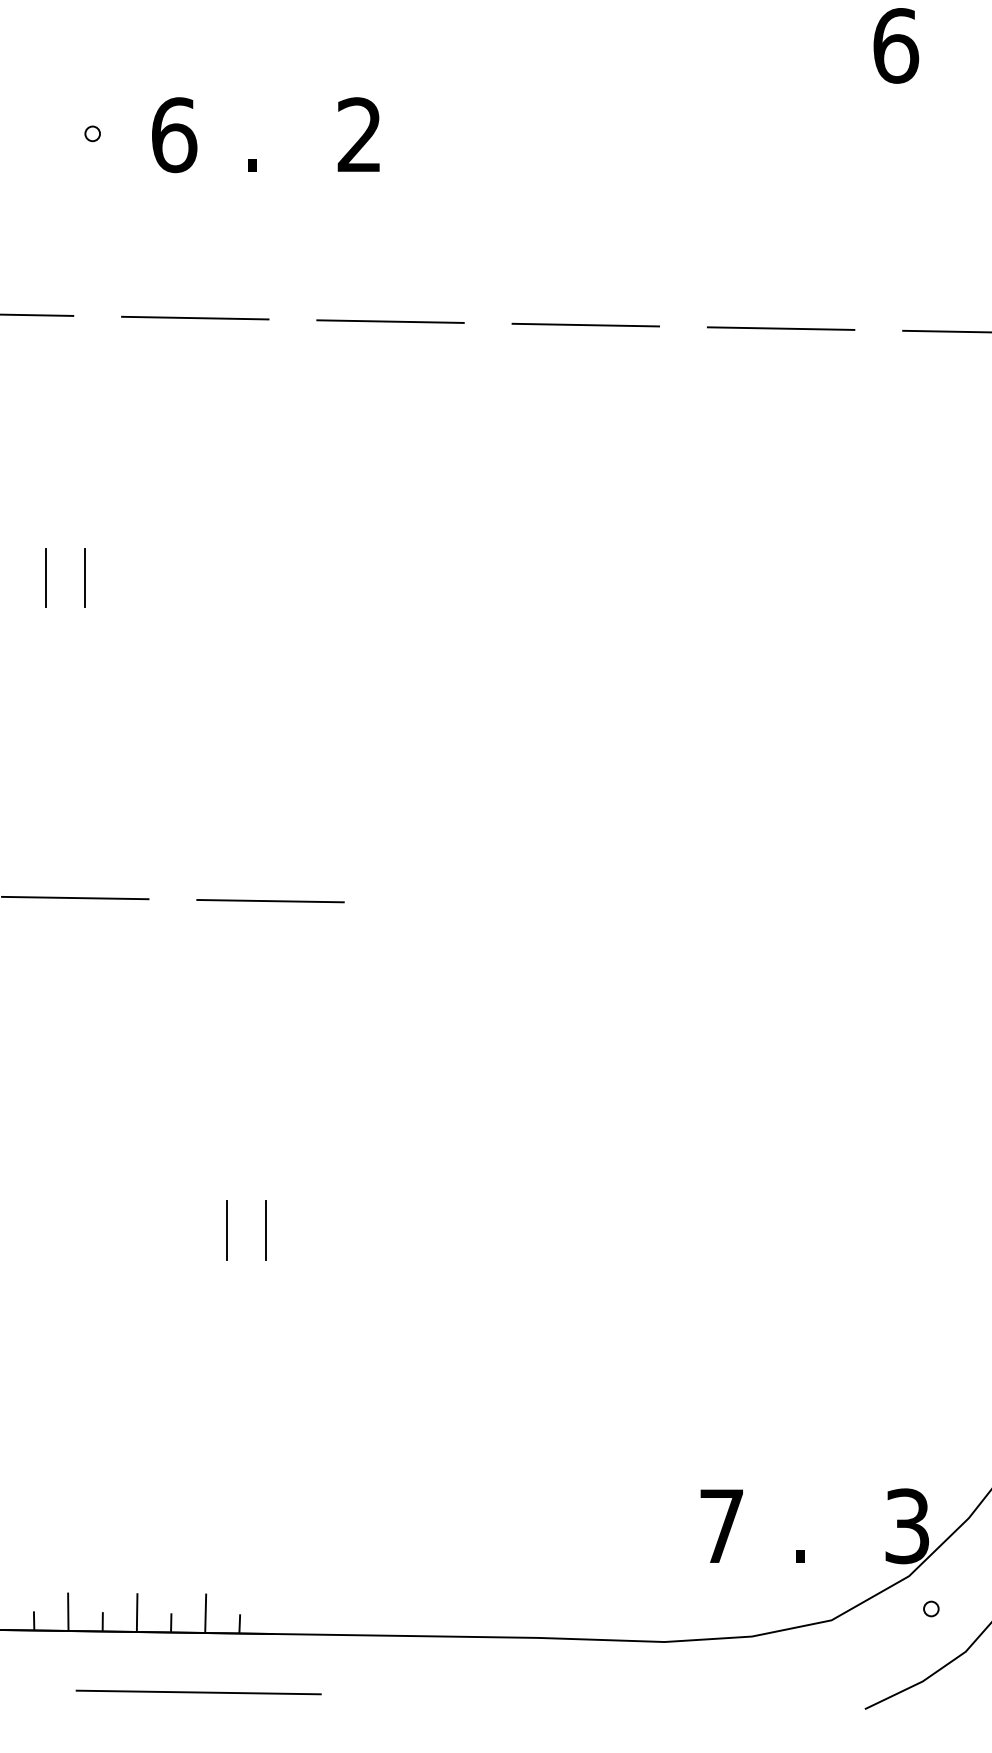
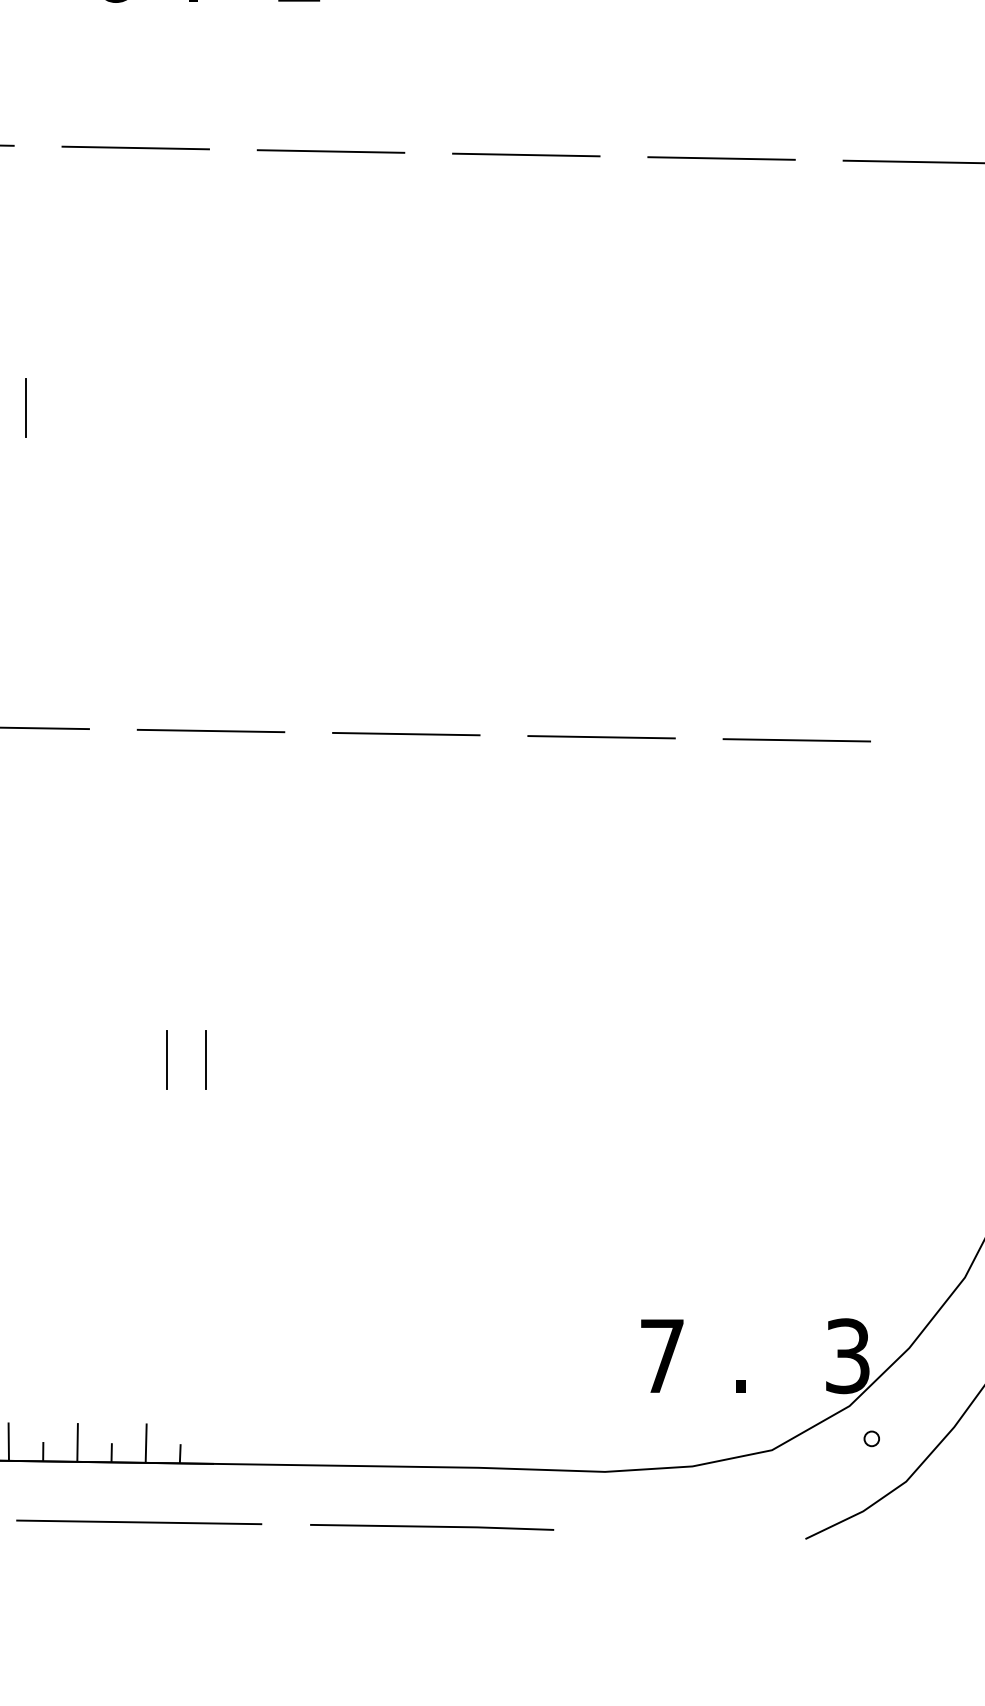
line: (465, 904) -> (405, 734), added
line: (660, 907) -> (600, 737), added
line: (856, 910) -> (796, 740), added
line: (491, 1697) -> (431, 1527), added

